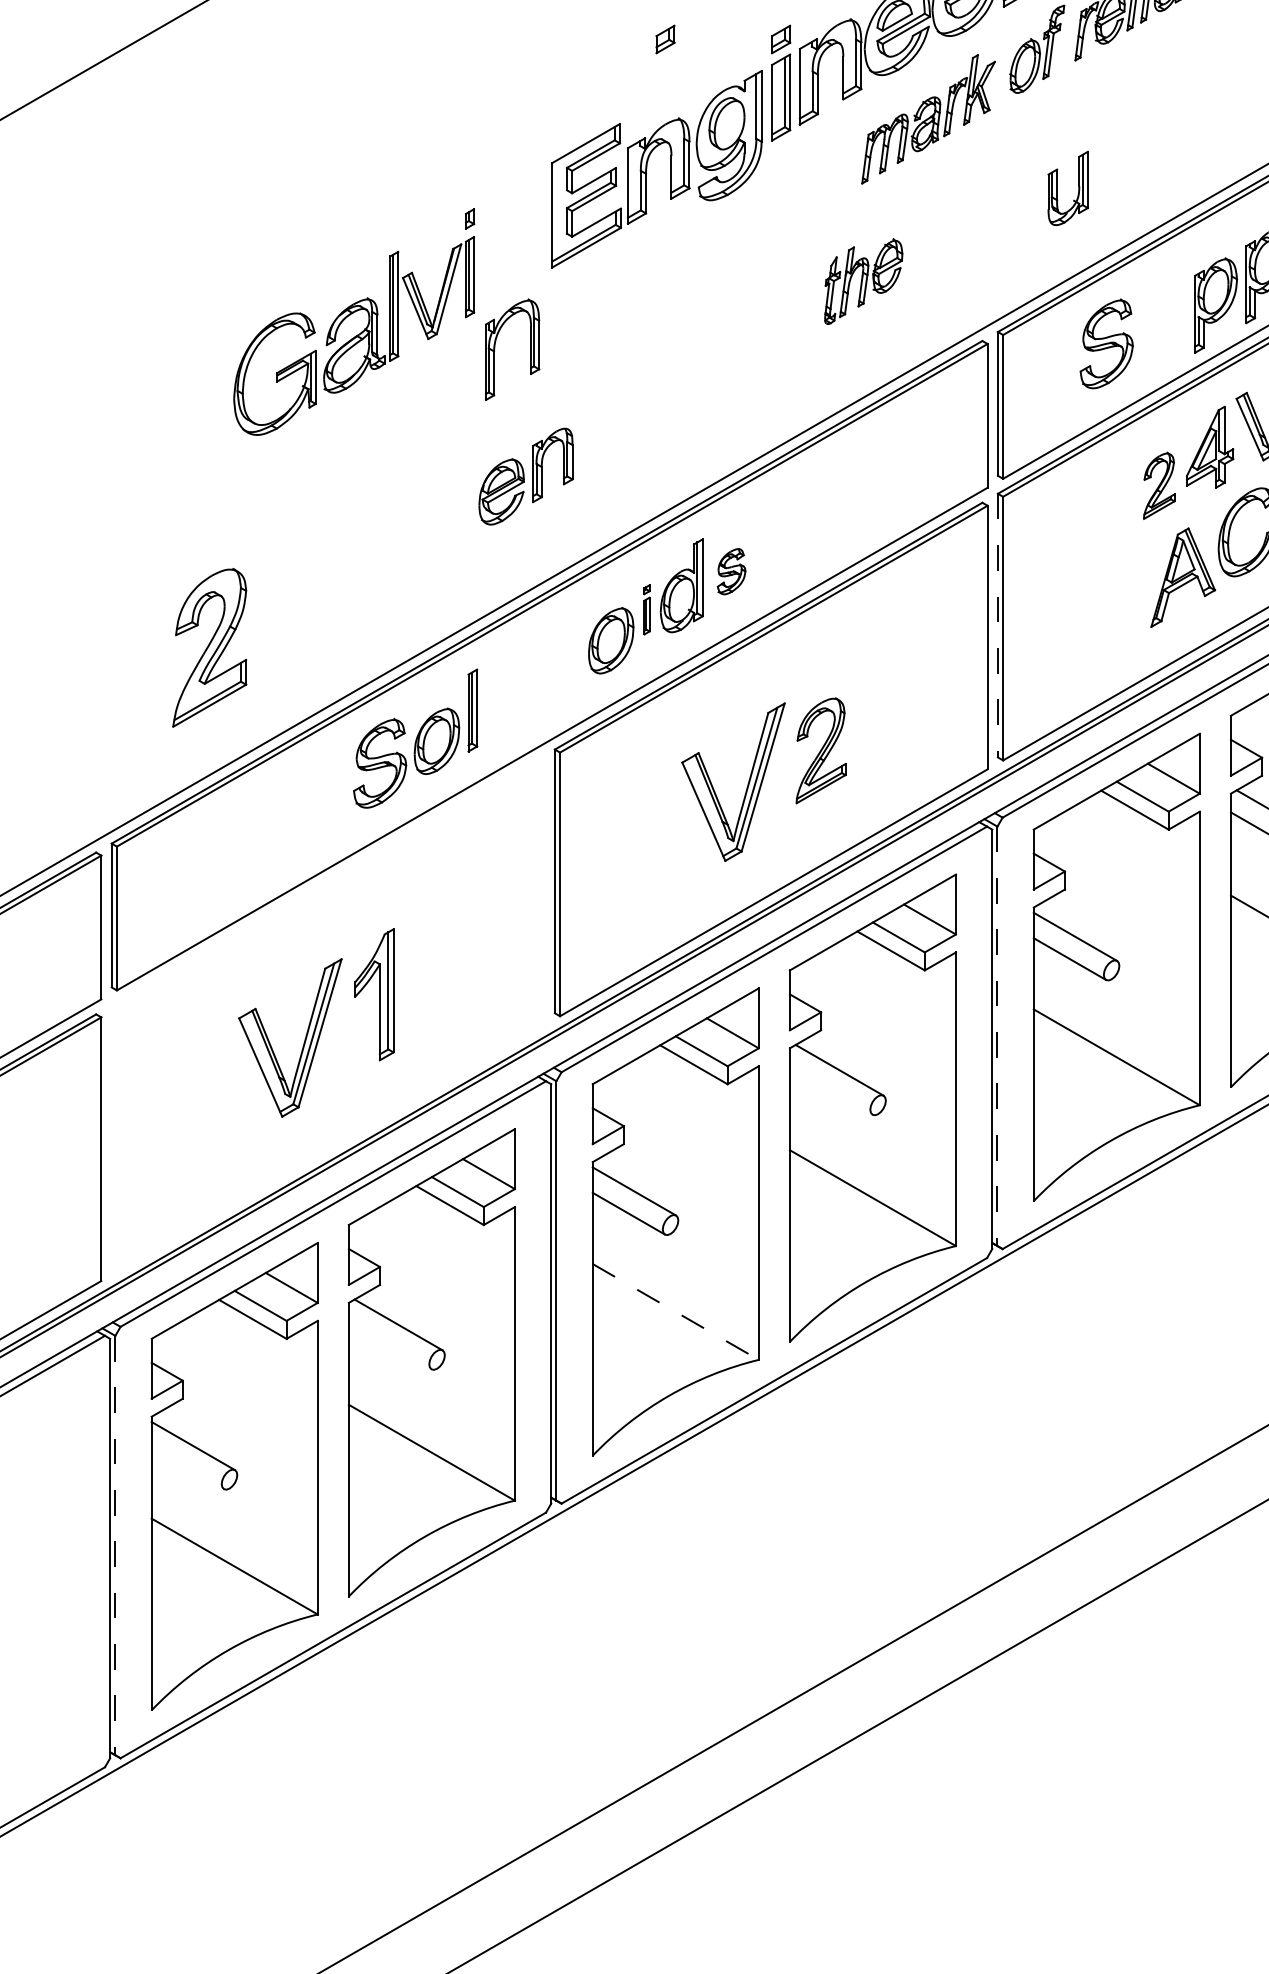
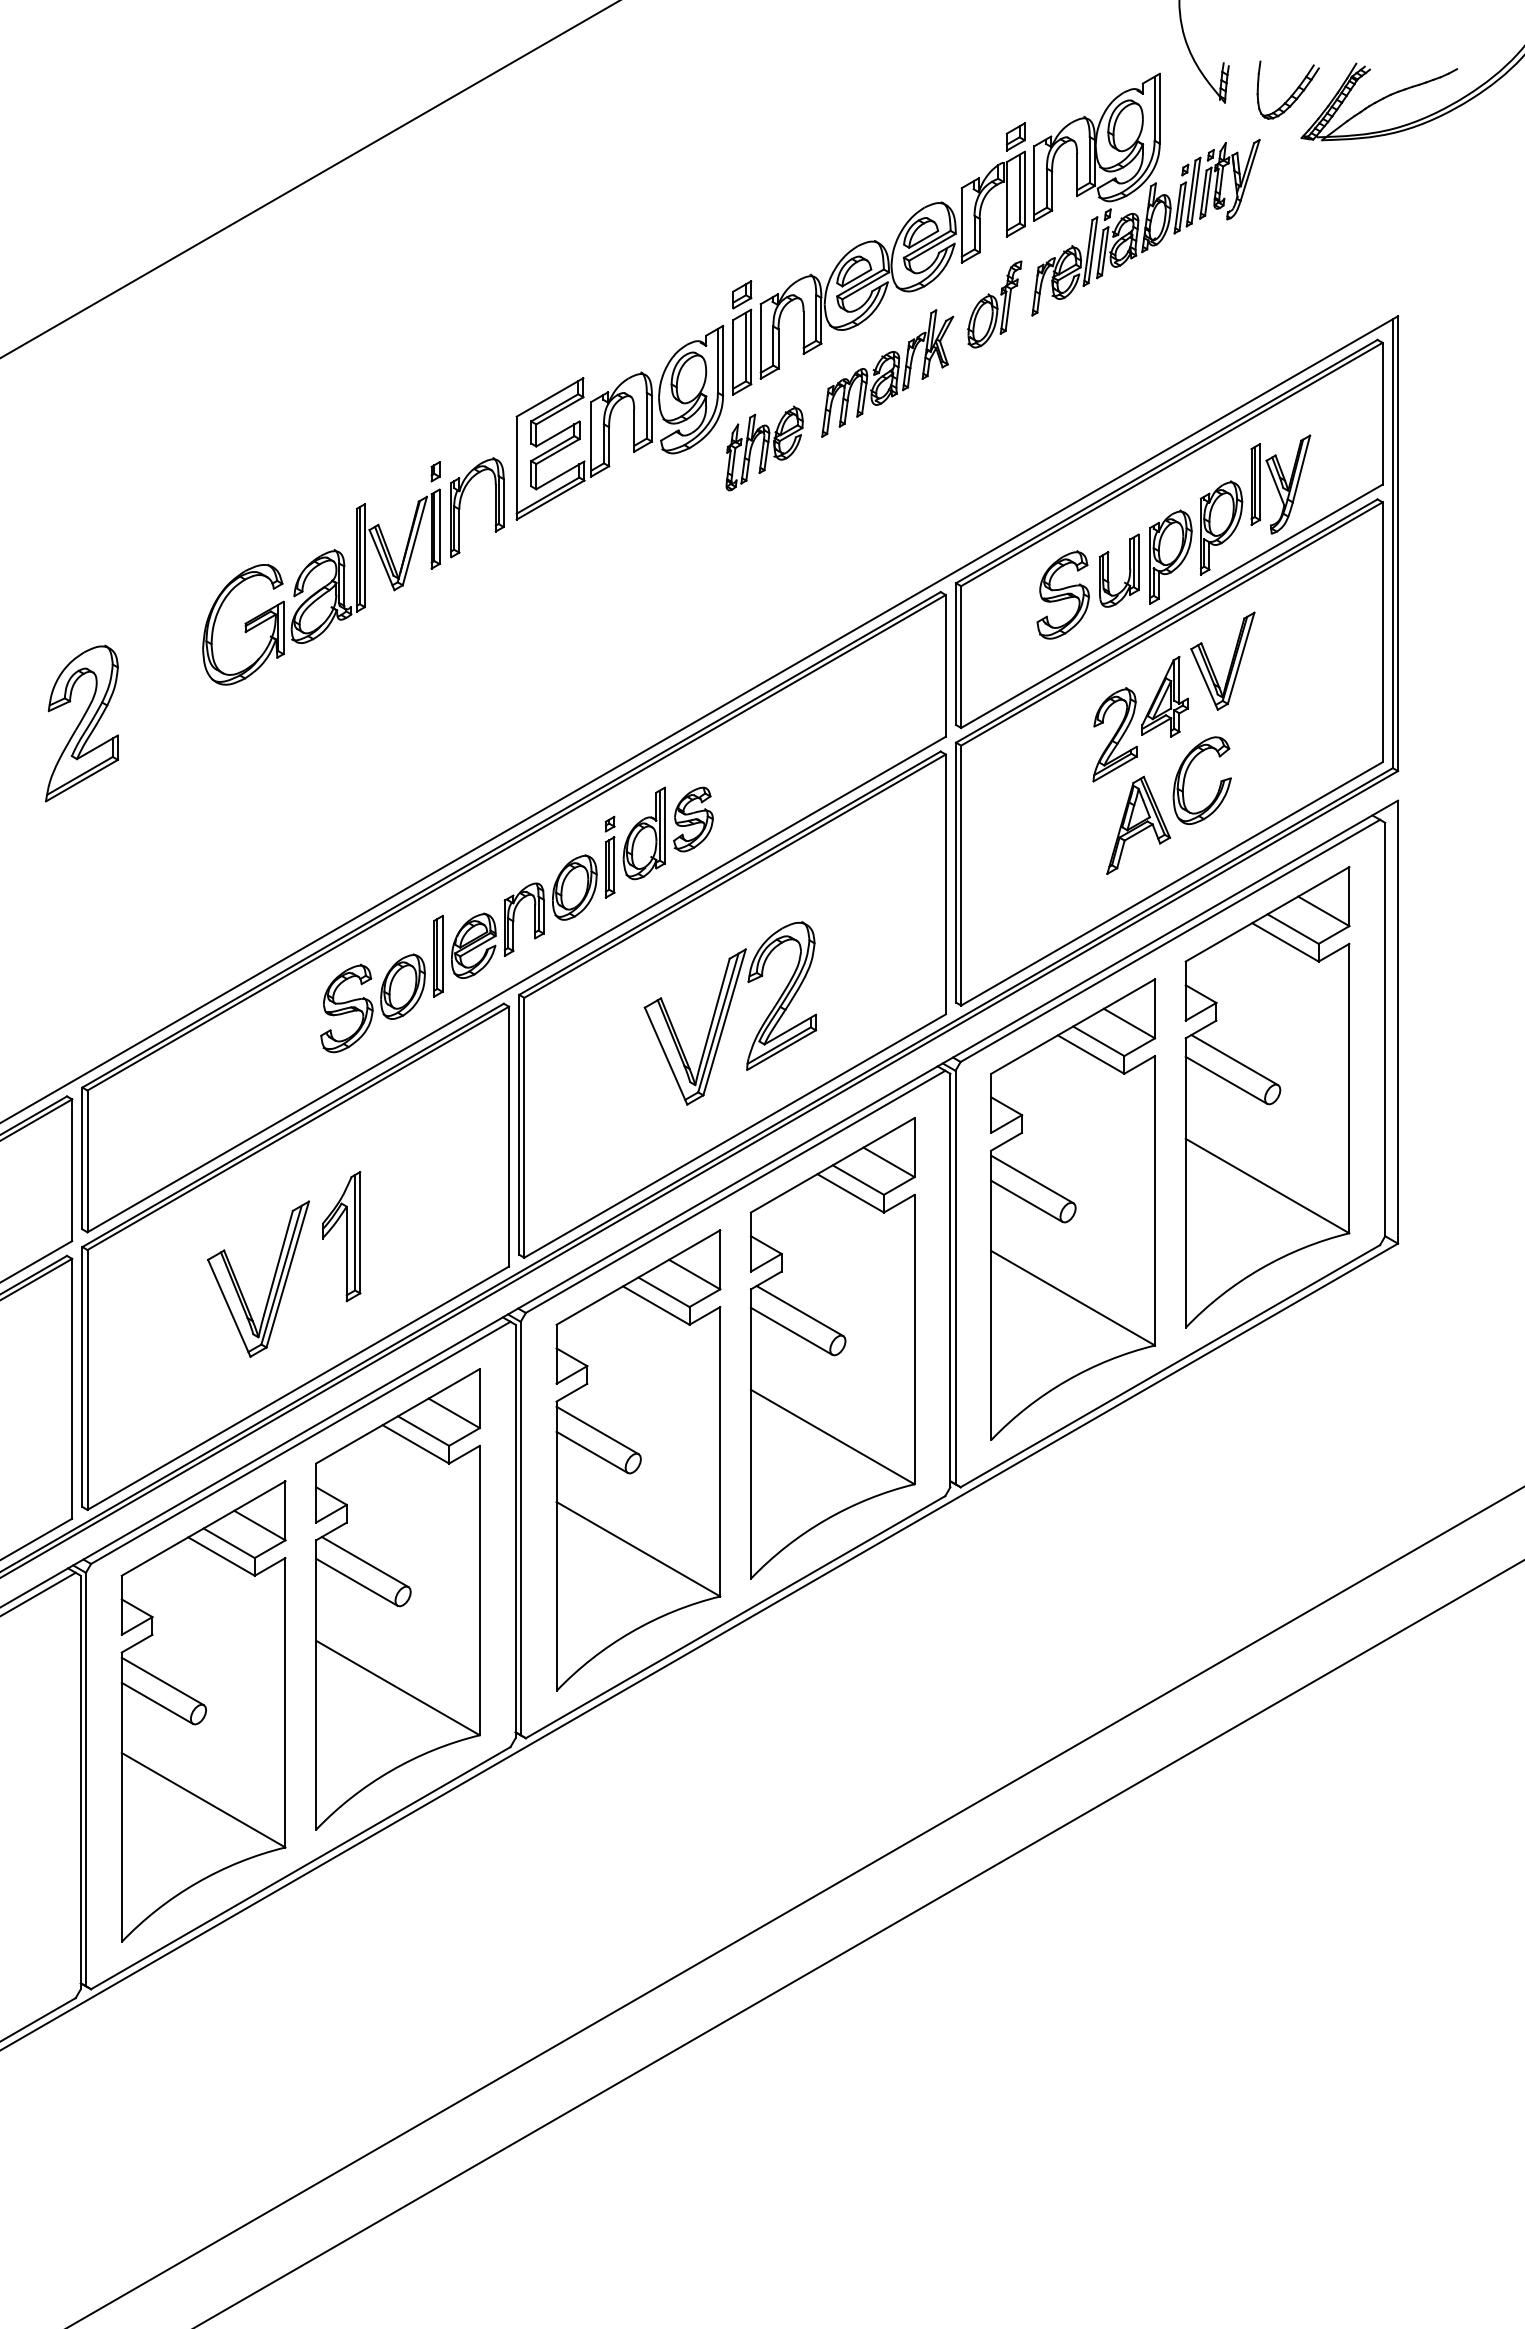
part: (665, 39) -> (628, 294), removed
part: (1057, 188) -> (1108, 570), moved
part: (863, 281) -> (764, 448), moved
part: (495, 349) -> (460, 507), moved
part: (525, 476) -> (497, 930), moved
part: (1158, 485) -> (1114, 734), size x1.43
part: (731, 571) -> (693, 819), size x1.43
part: (646, 609) -> (609, 856), size x1.67
line: (998, 625) -> (956, 872), dashed -> solid
part: (209, 647) -> (81, 723), moved
part: (820, 750) -> (781, 995), size x1.43
part: (327, 1014) -> (295, 1256), added
line: (997, 1036) -> (955, 1277), dashed -> solid
line: (831, 1090) -> (791, 1330), added
line: (675, 1312) -> (638, 1549), dashed -> solid
line: (389, 1344) -> (356, 1581), added
line: (187, 1467) -> (157, 1702), added
line: (114, 1545) -> (85, 1779), dashed -> solid

